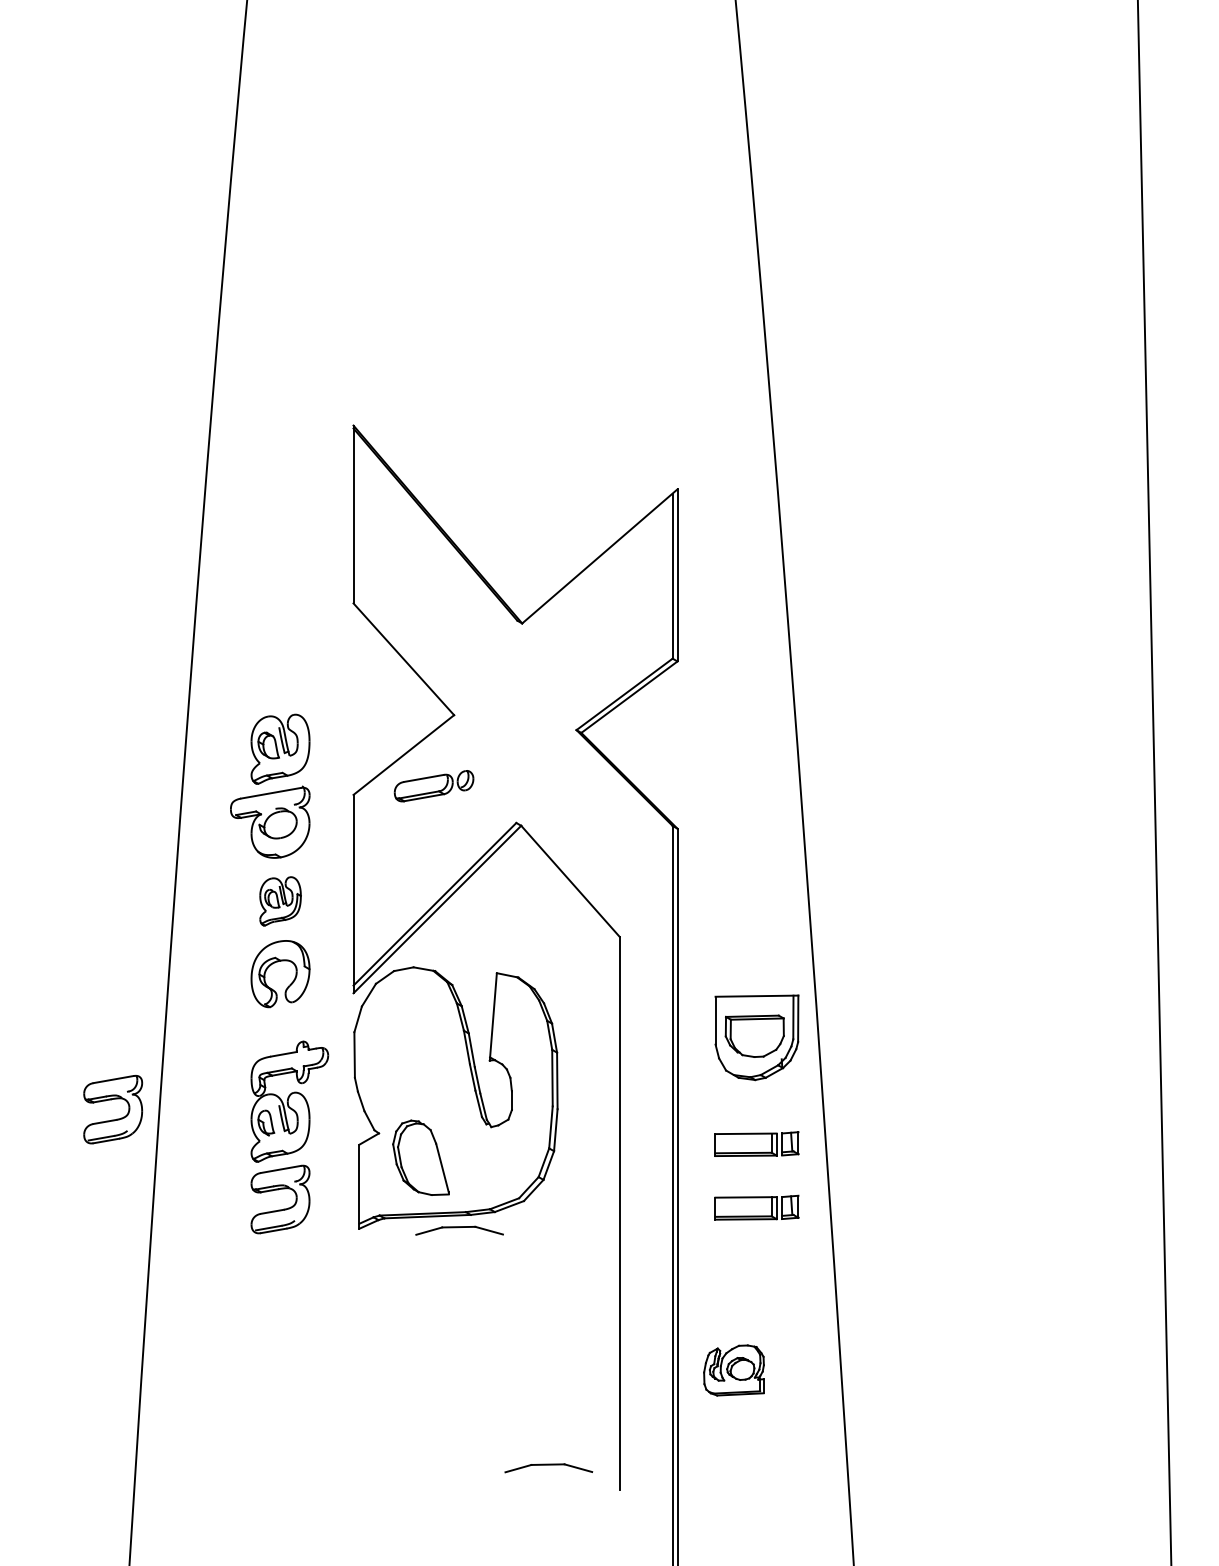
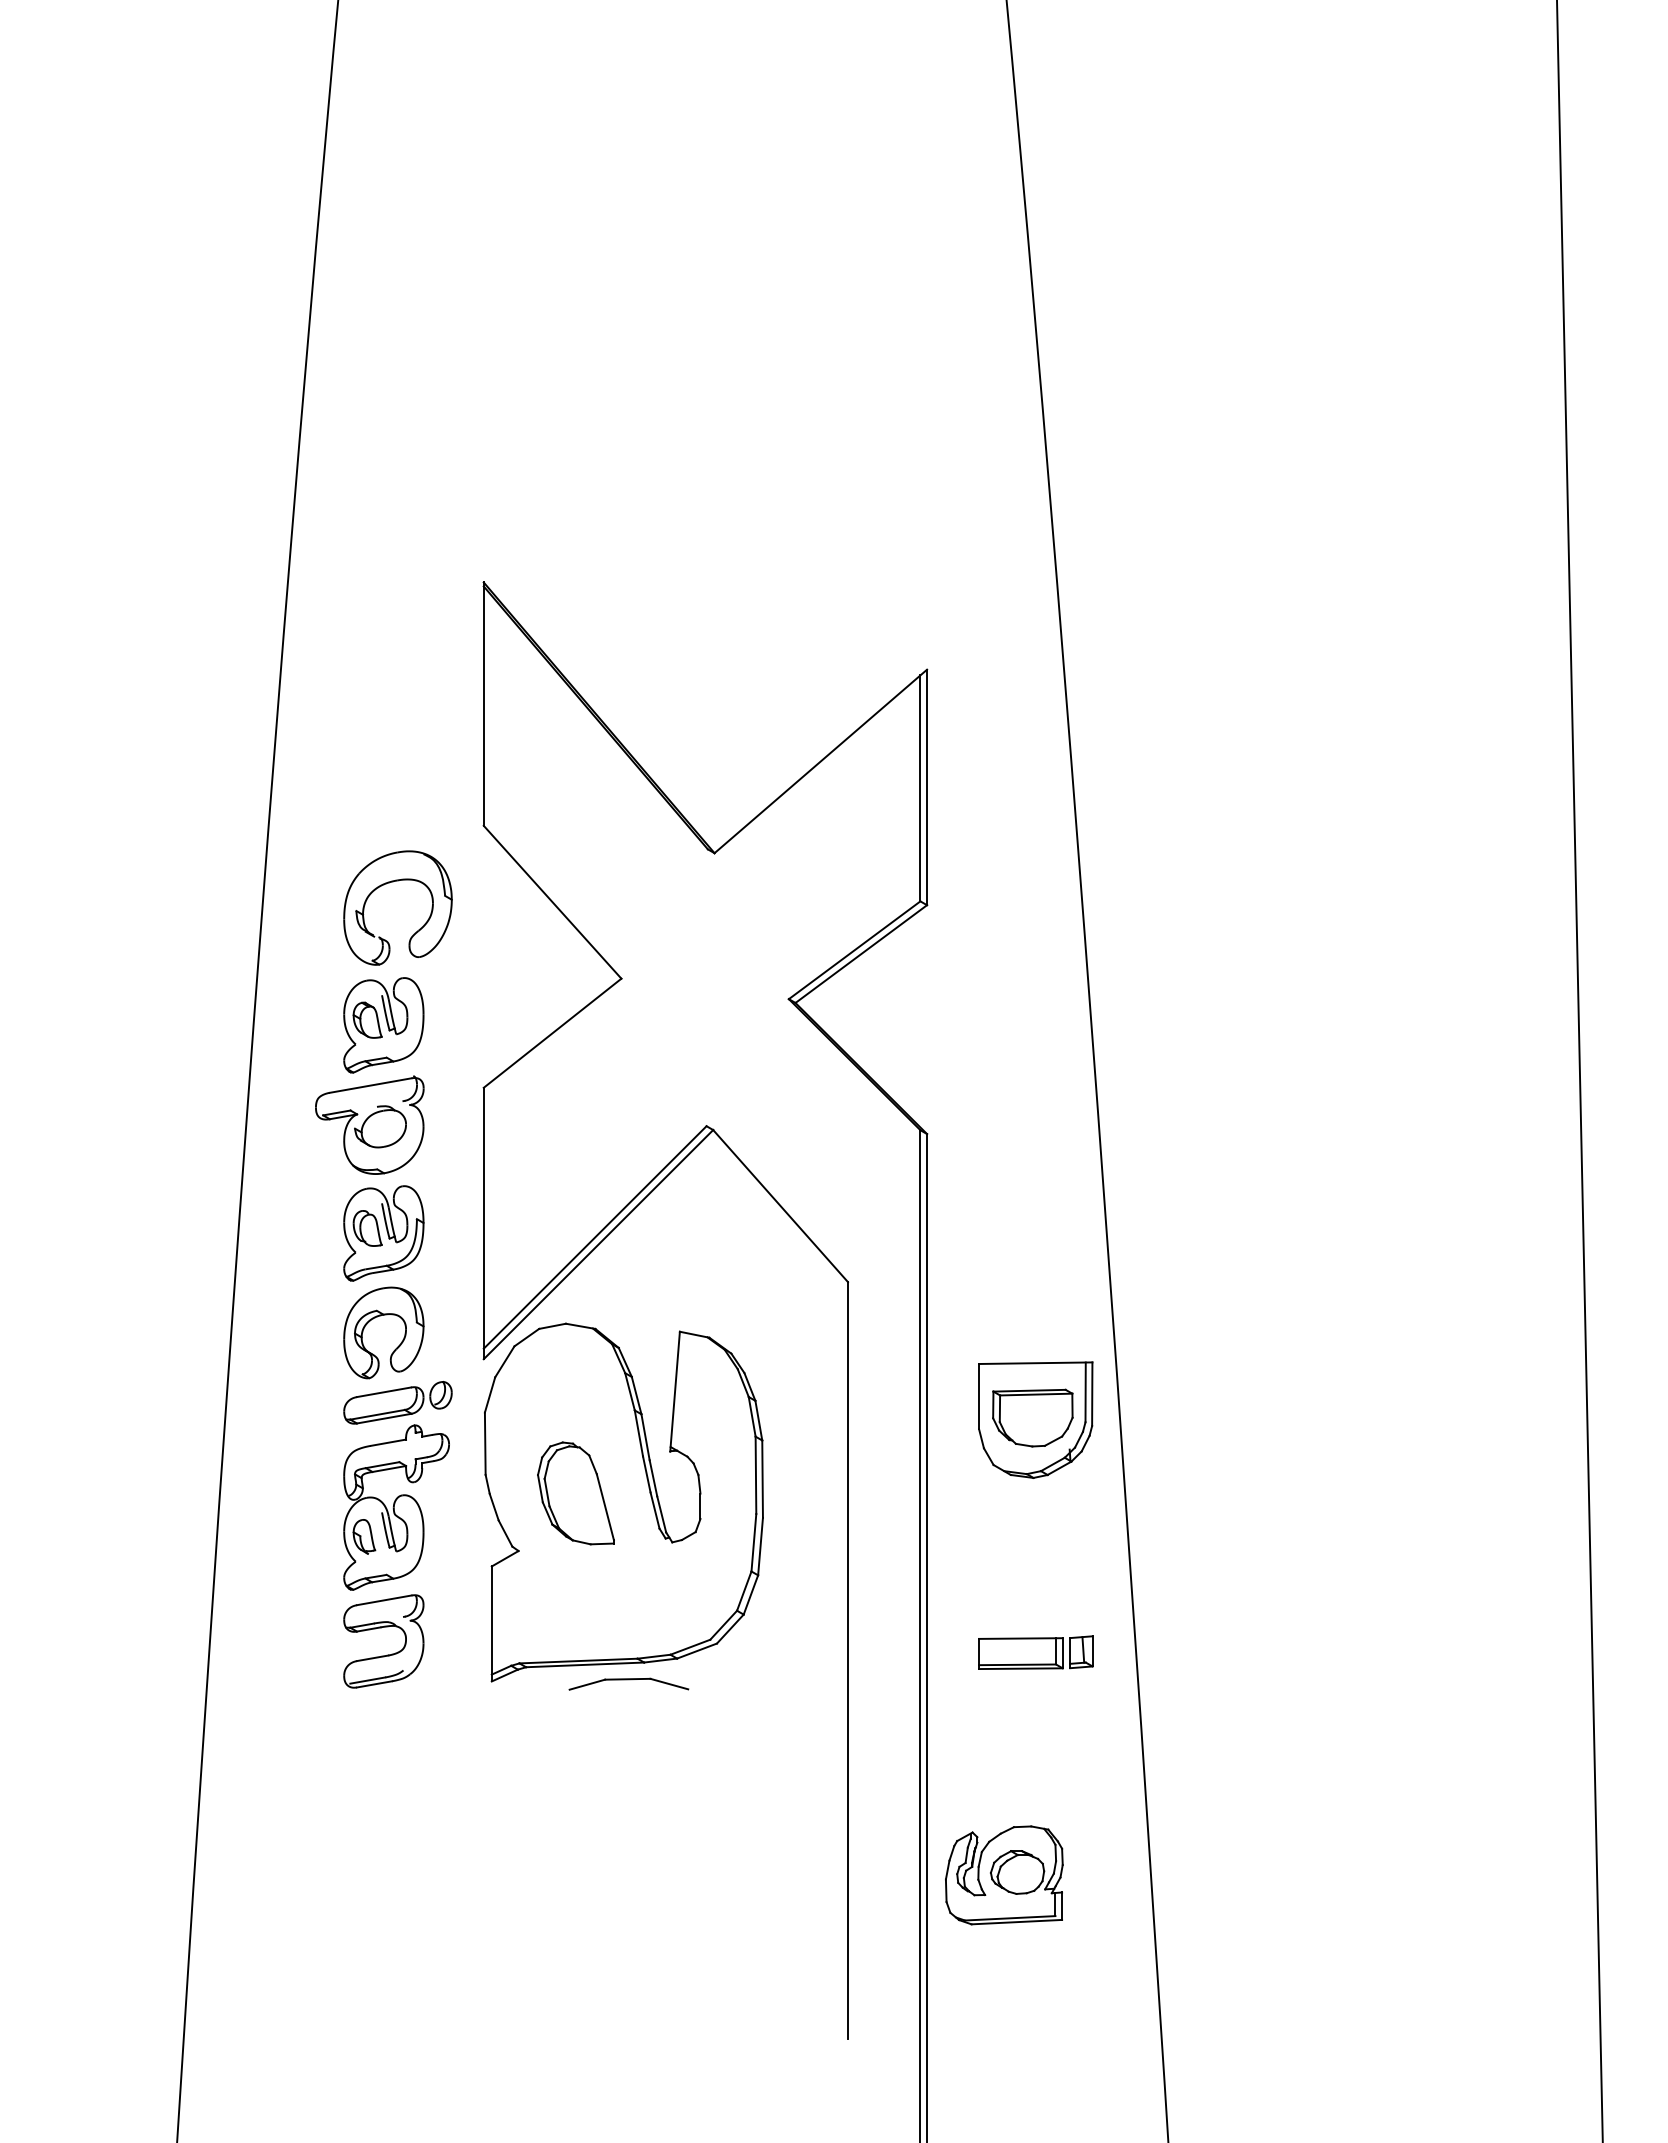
part: (284, 645) -> (389, 883), added
part: (433, 785) -> (397, 1402), moved
part: (280, 901) -> (383, 1233), size x1.43
part: (111, 1100) -> (152, 1505), removed
part: (756, 1144) -> (1035, 1565), removed
part: (420, 1157) -> (575, 1493), moved
part: (734, 1370) -> (1004, 1875), size x1.43
part: (548, 1467) -> (750, 2008), removed

